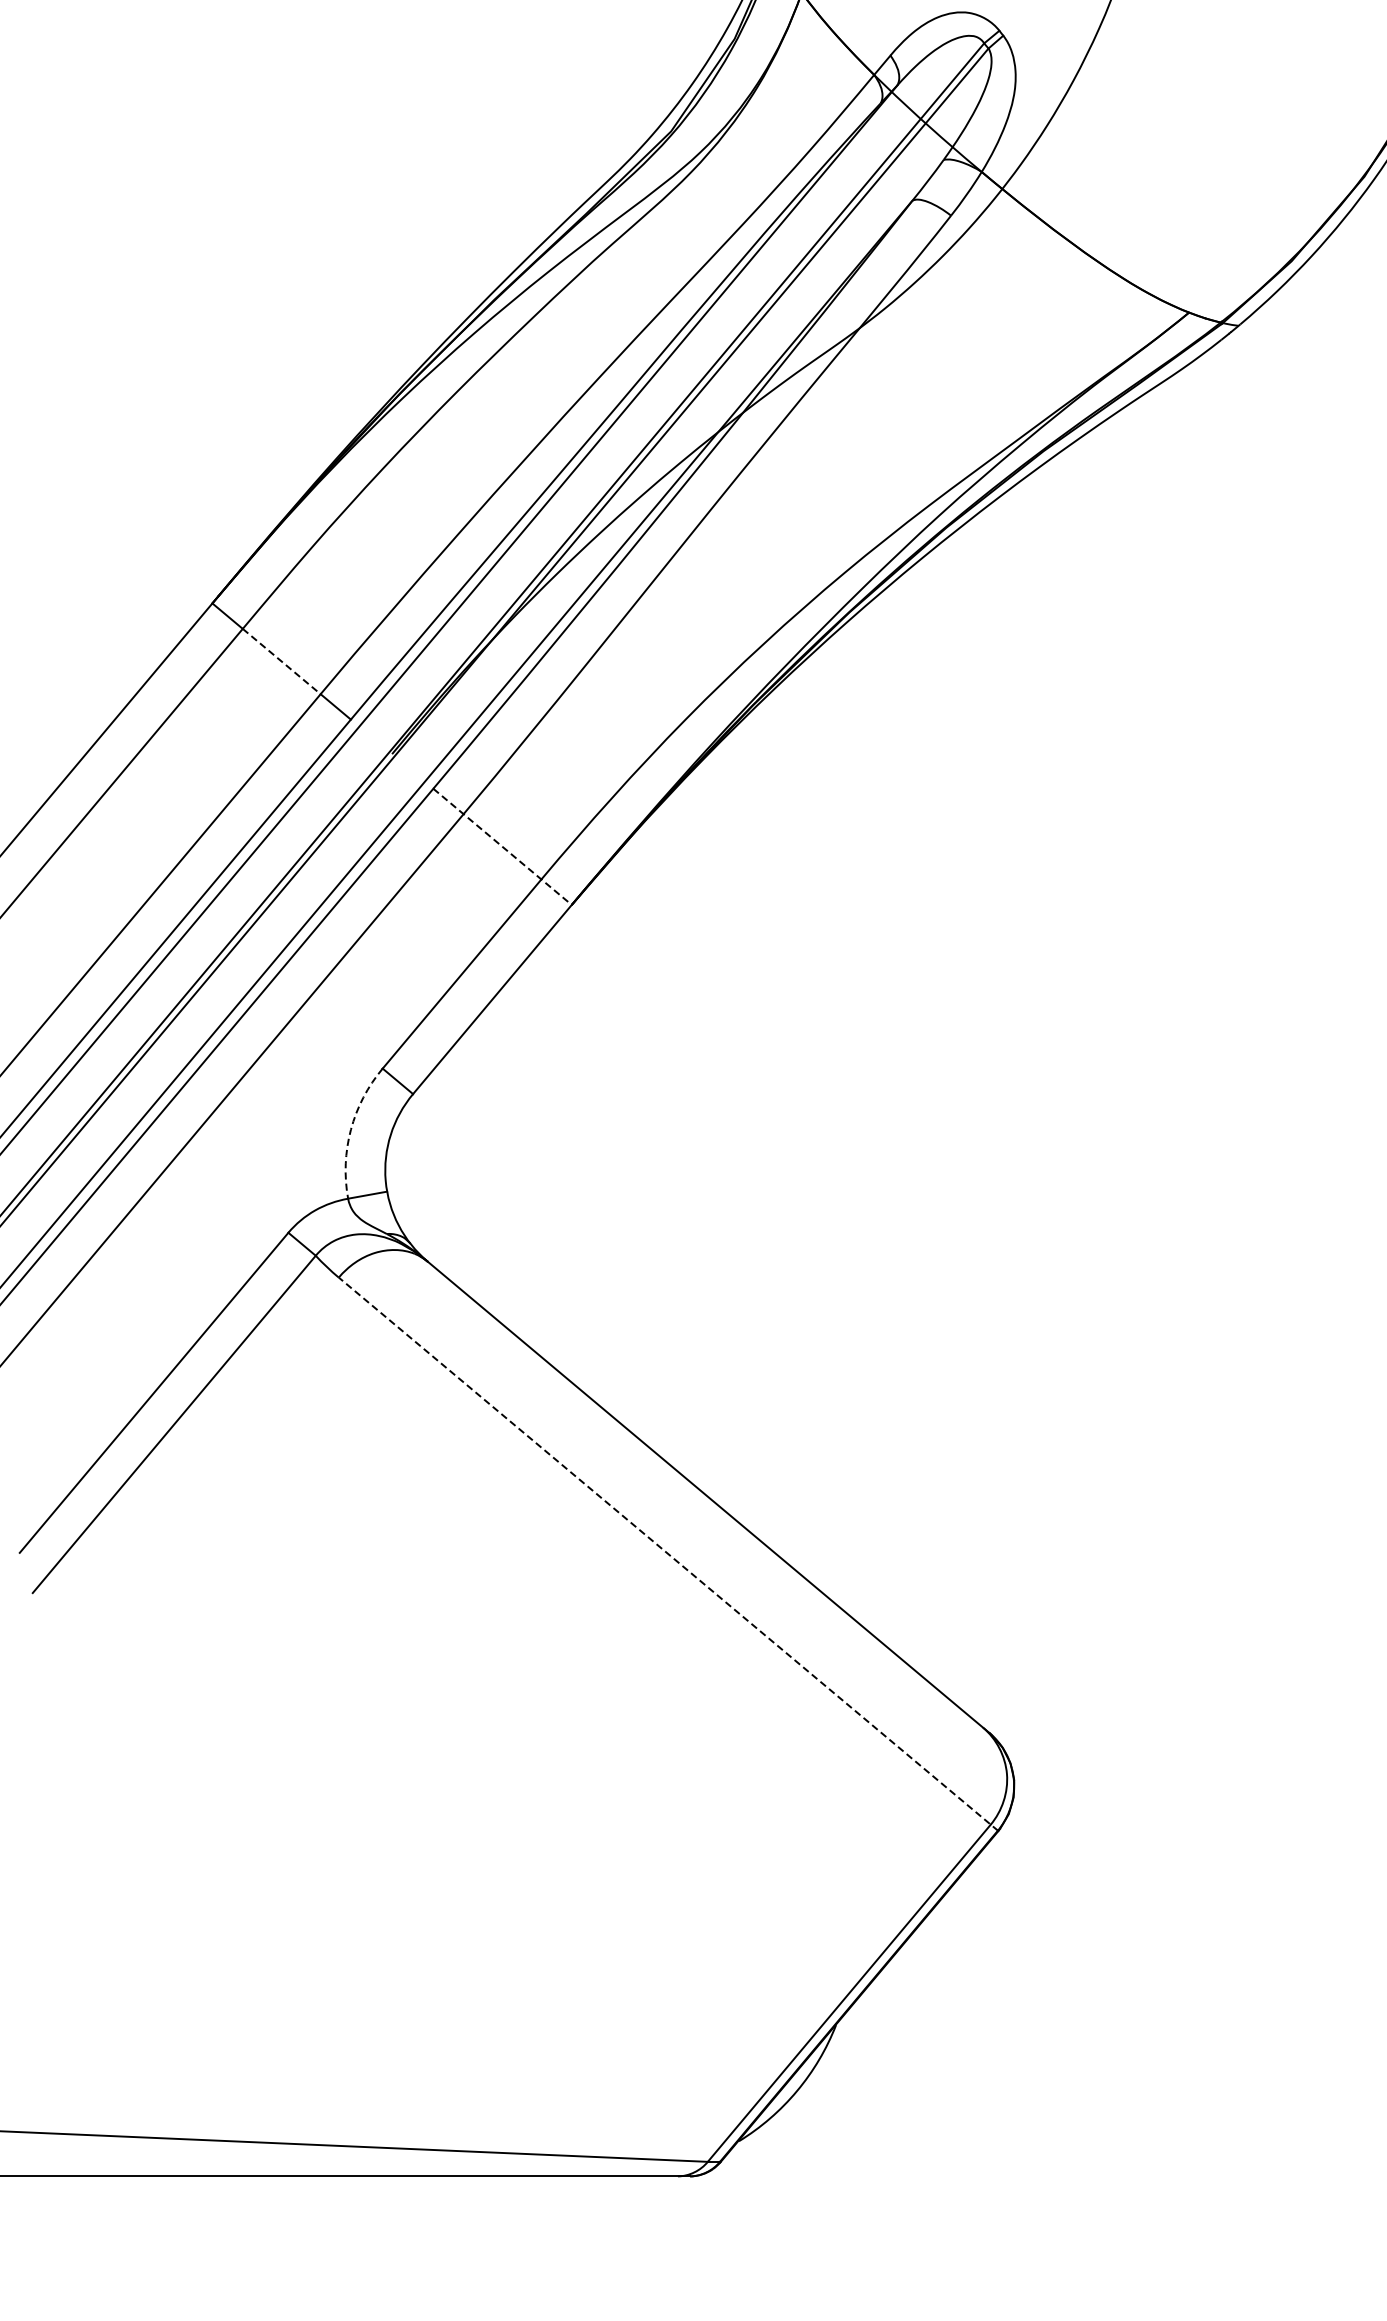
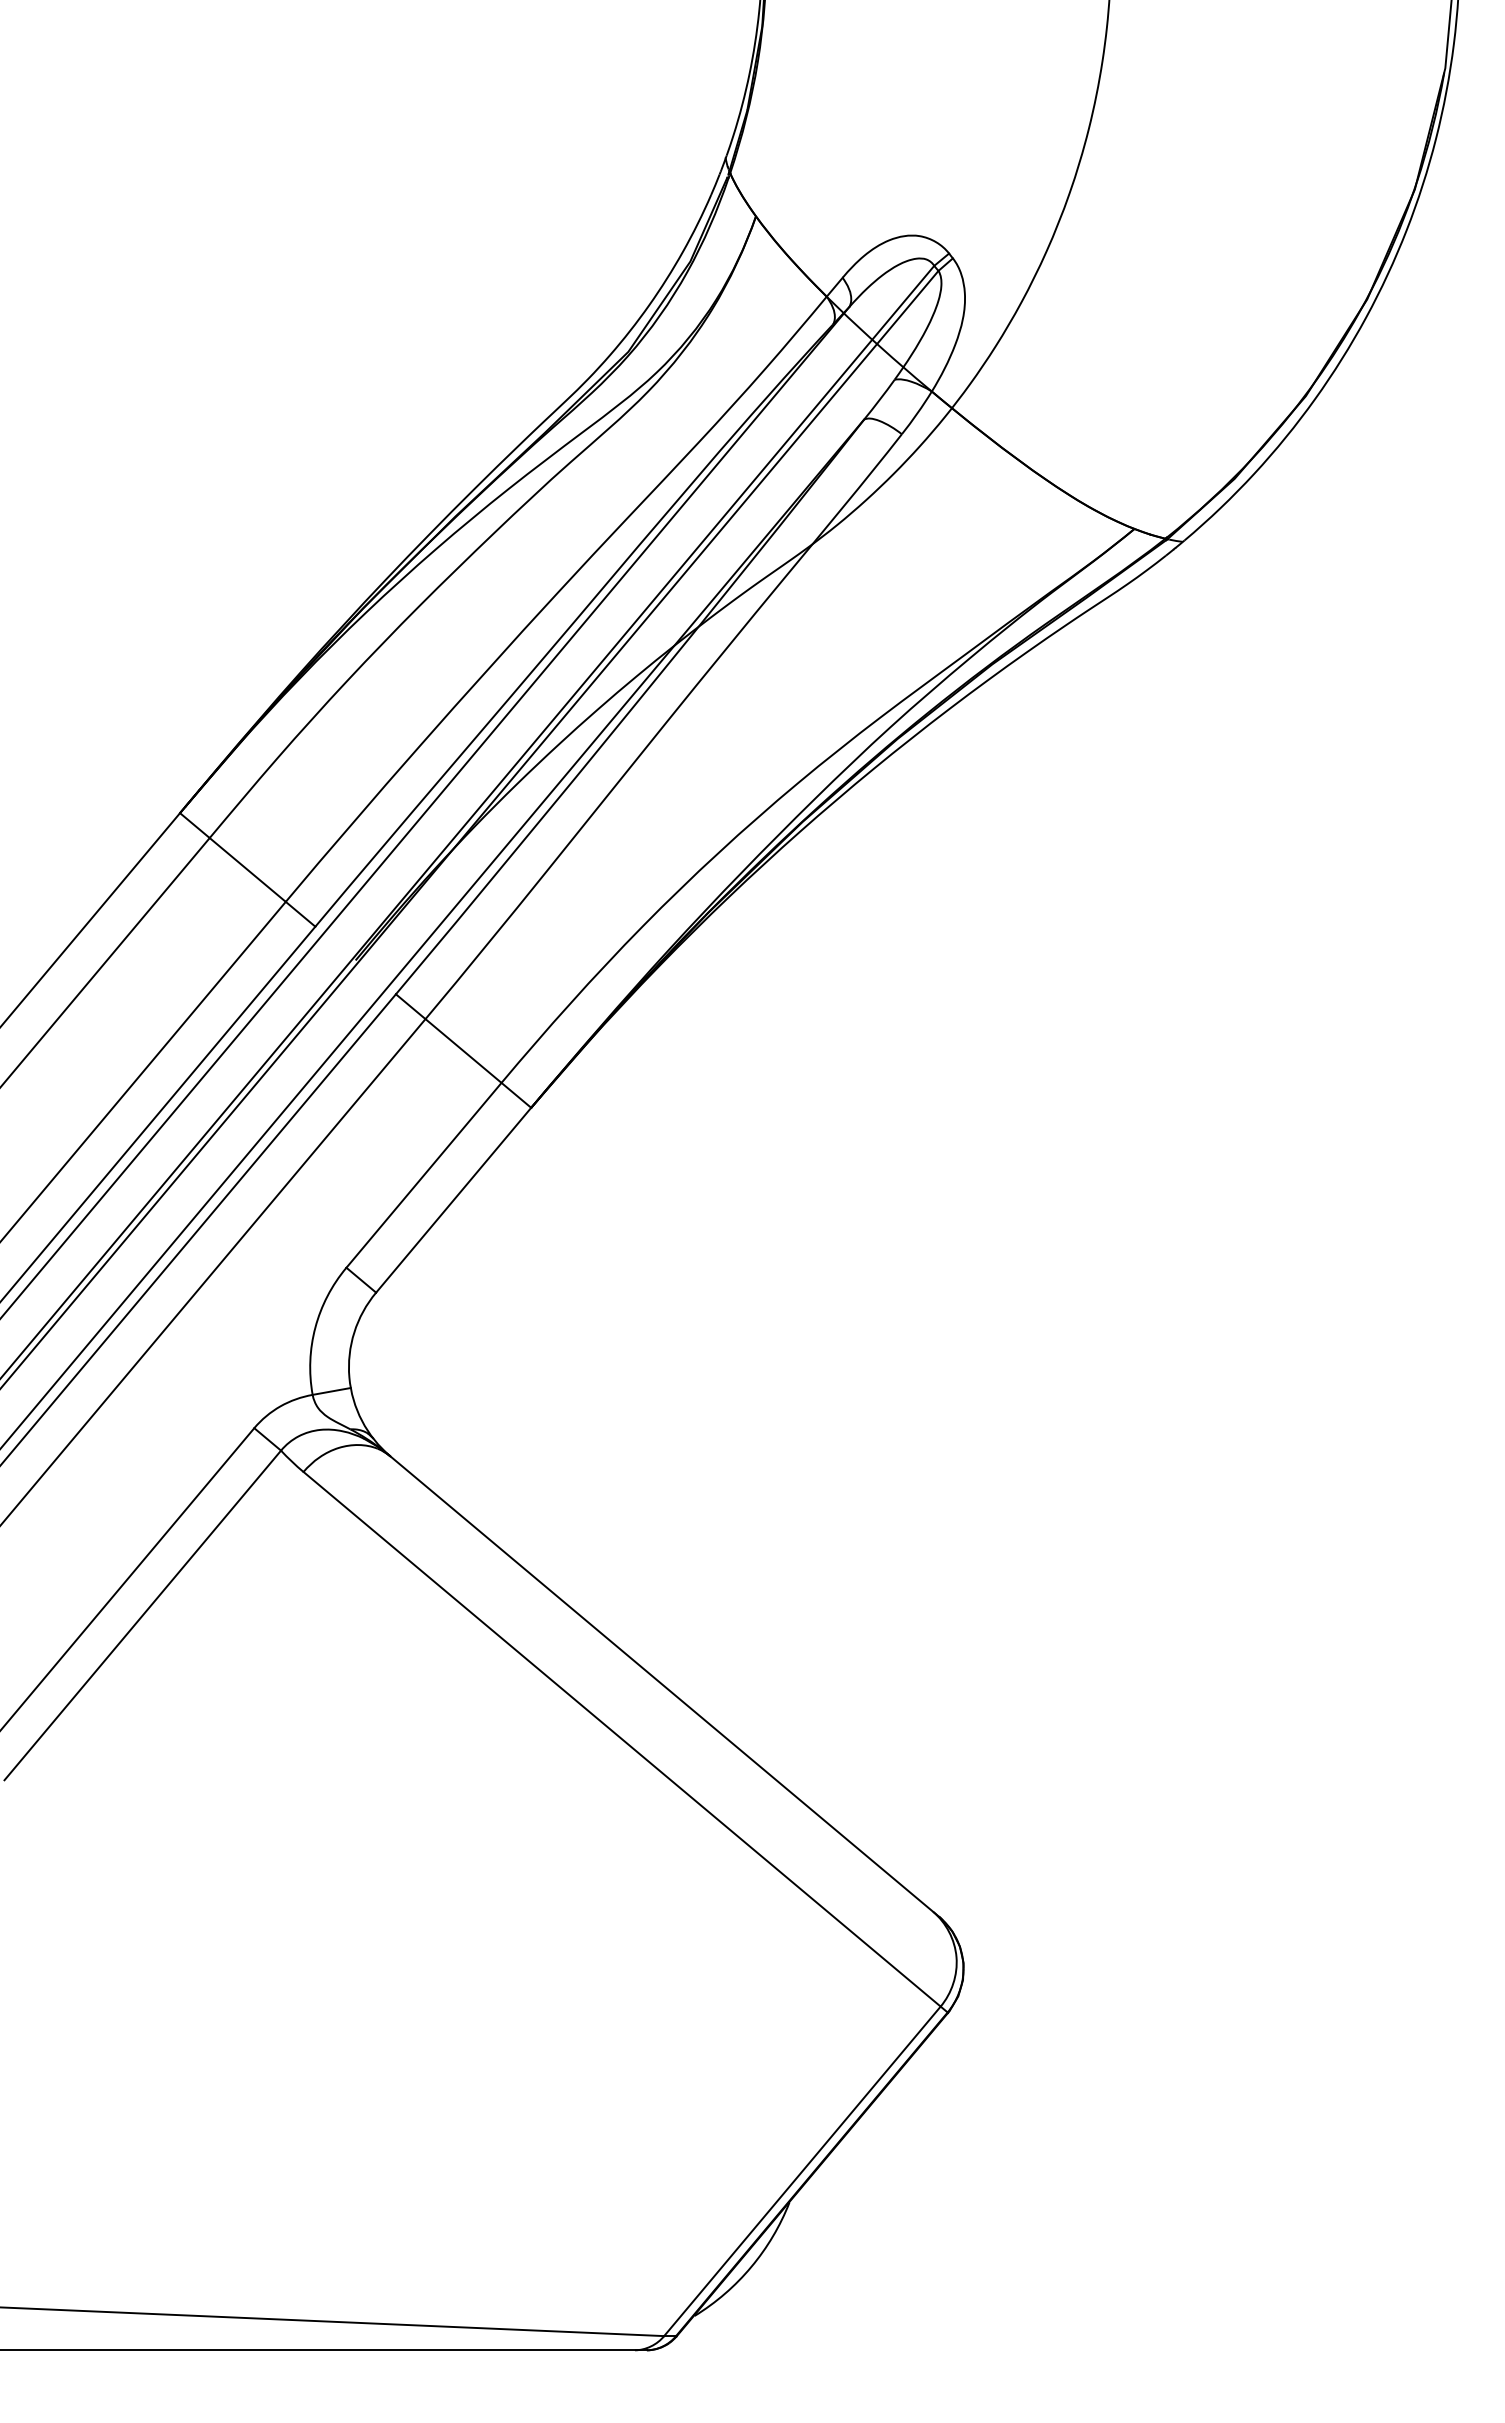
line: (281, 661) -> (247, 869), dashed -> solid
line: (502, 847) -> (463, 1051), dashed -> solid
arc: (351, 1129) -> (315, 1327), dashed -> solid
line: (668, 1554) -> (625, 1742), dashed -> solid

